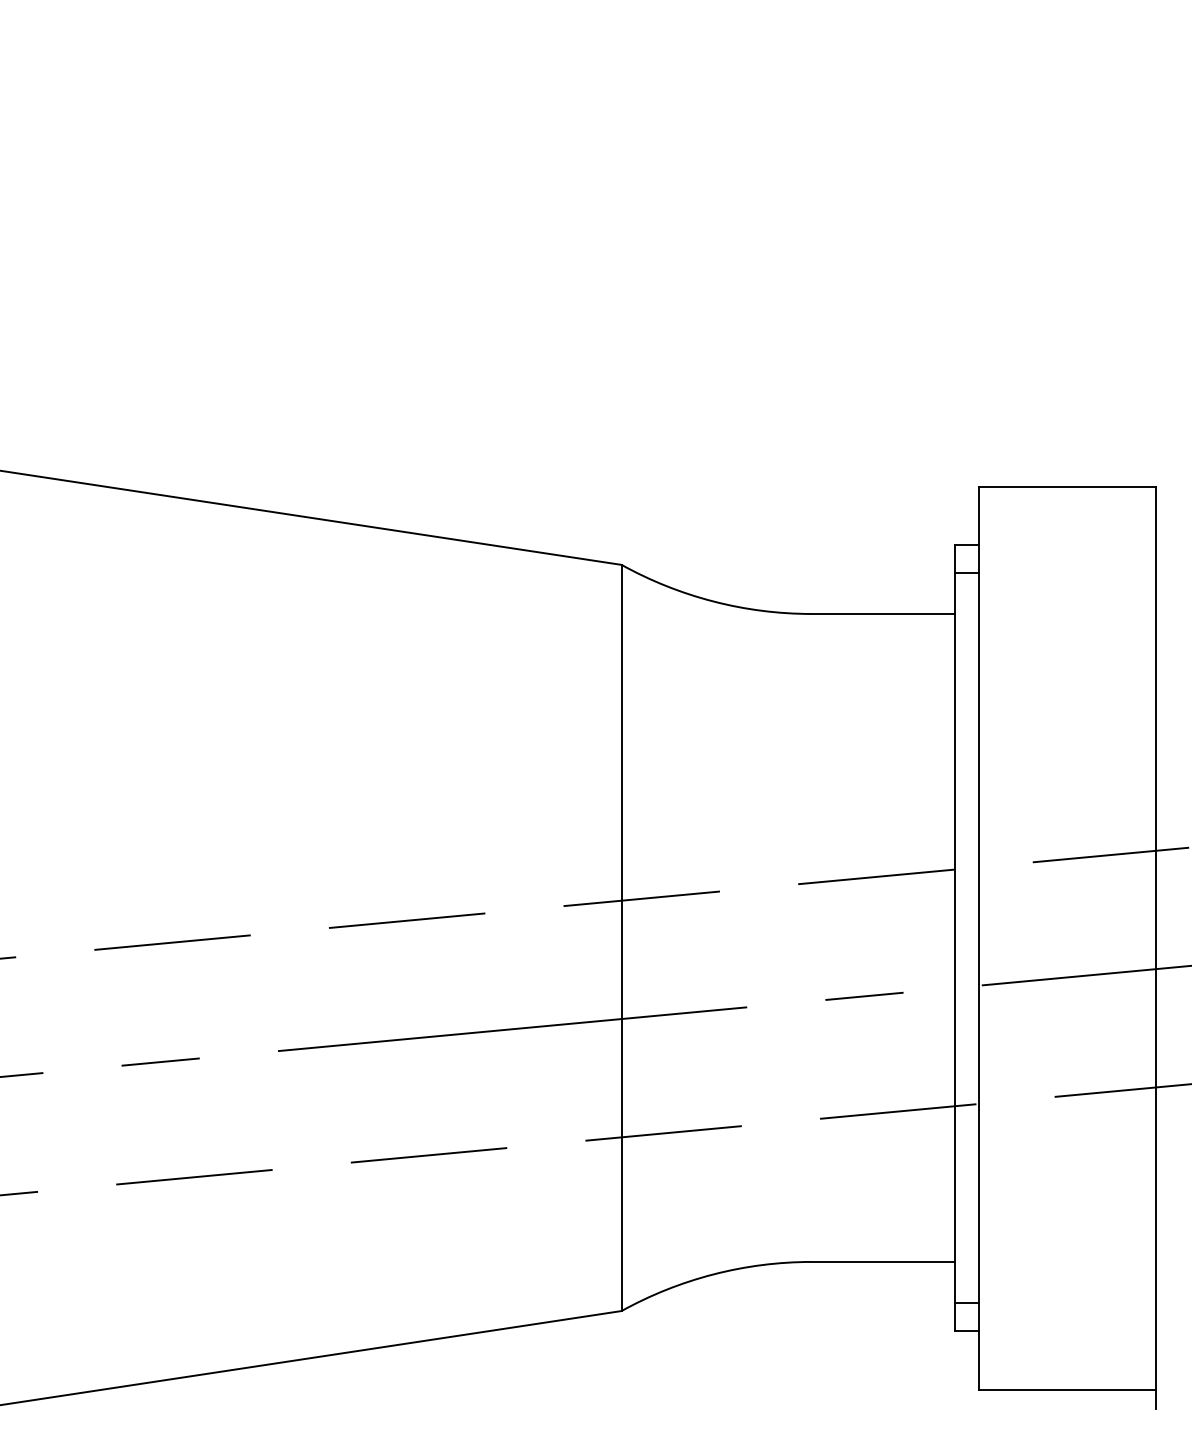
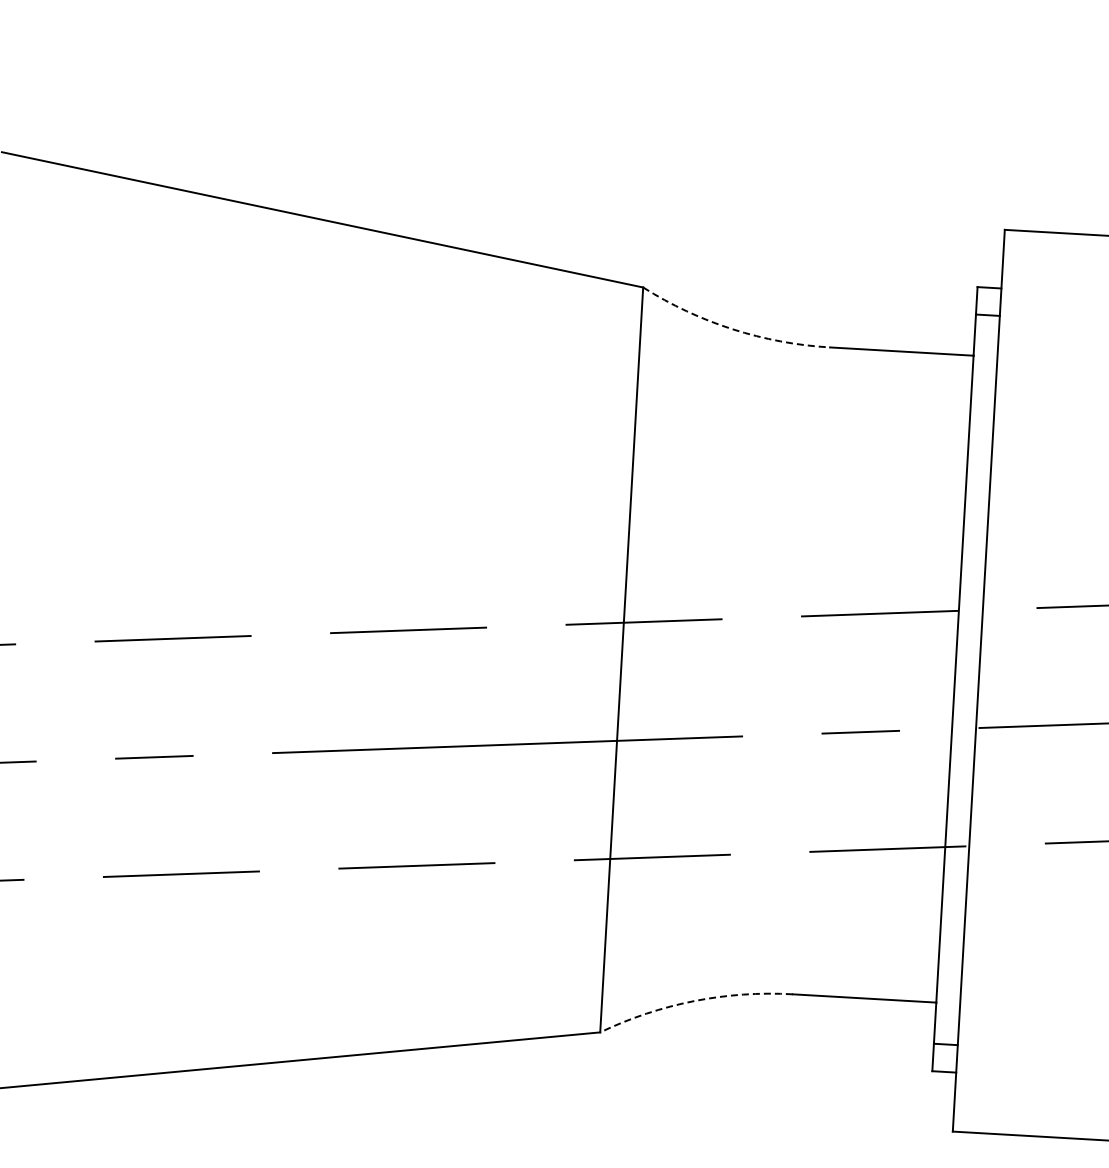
arc: (713, 601) -> (732, 329), solid -> dashed
arc: (713, 1274) -> (694, 1001), solid -> dashed

